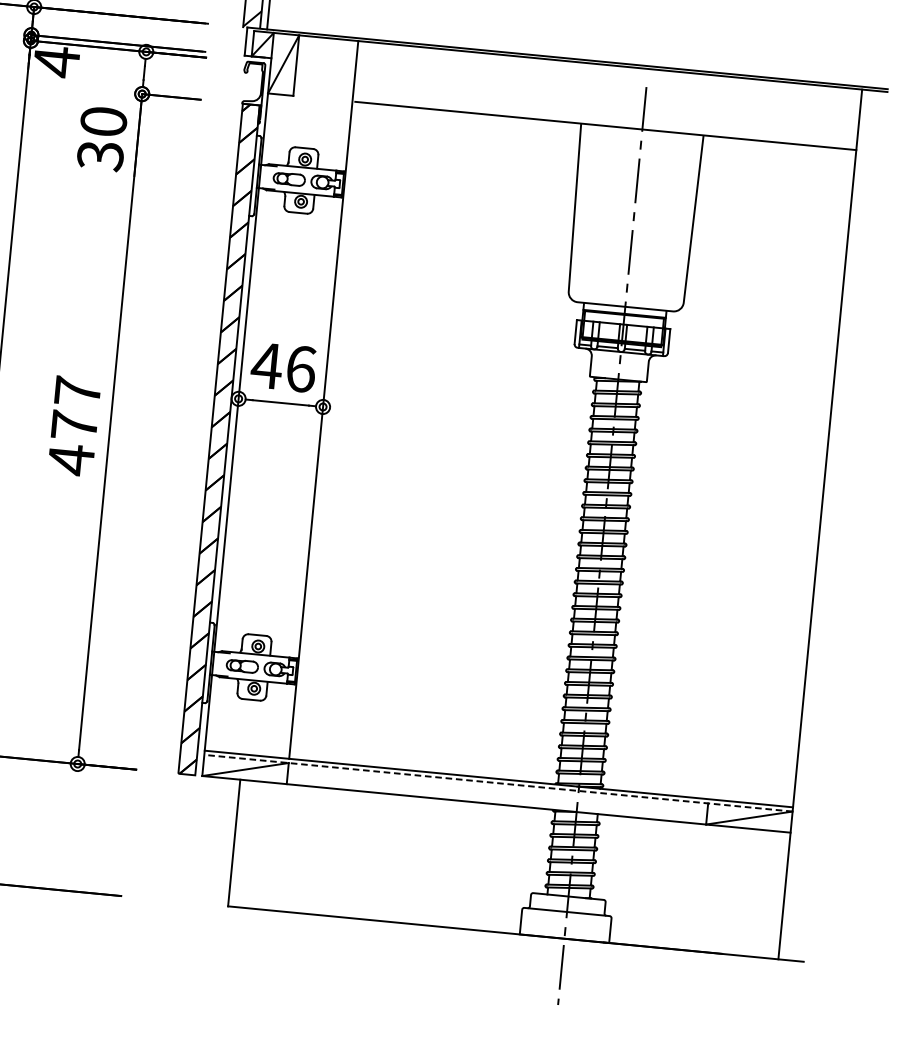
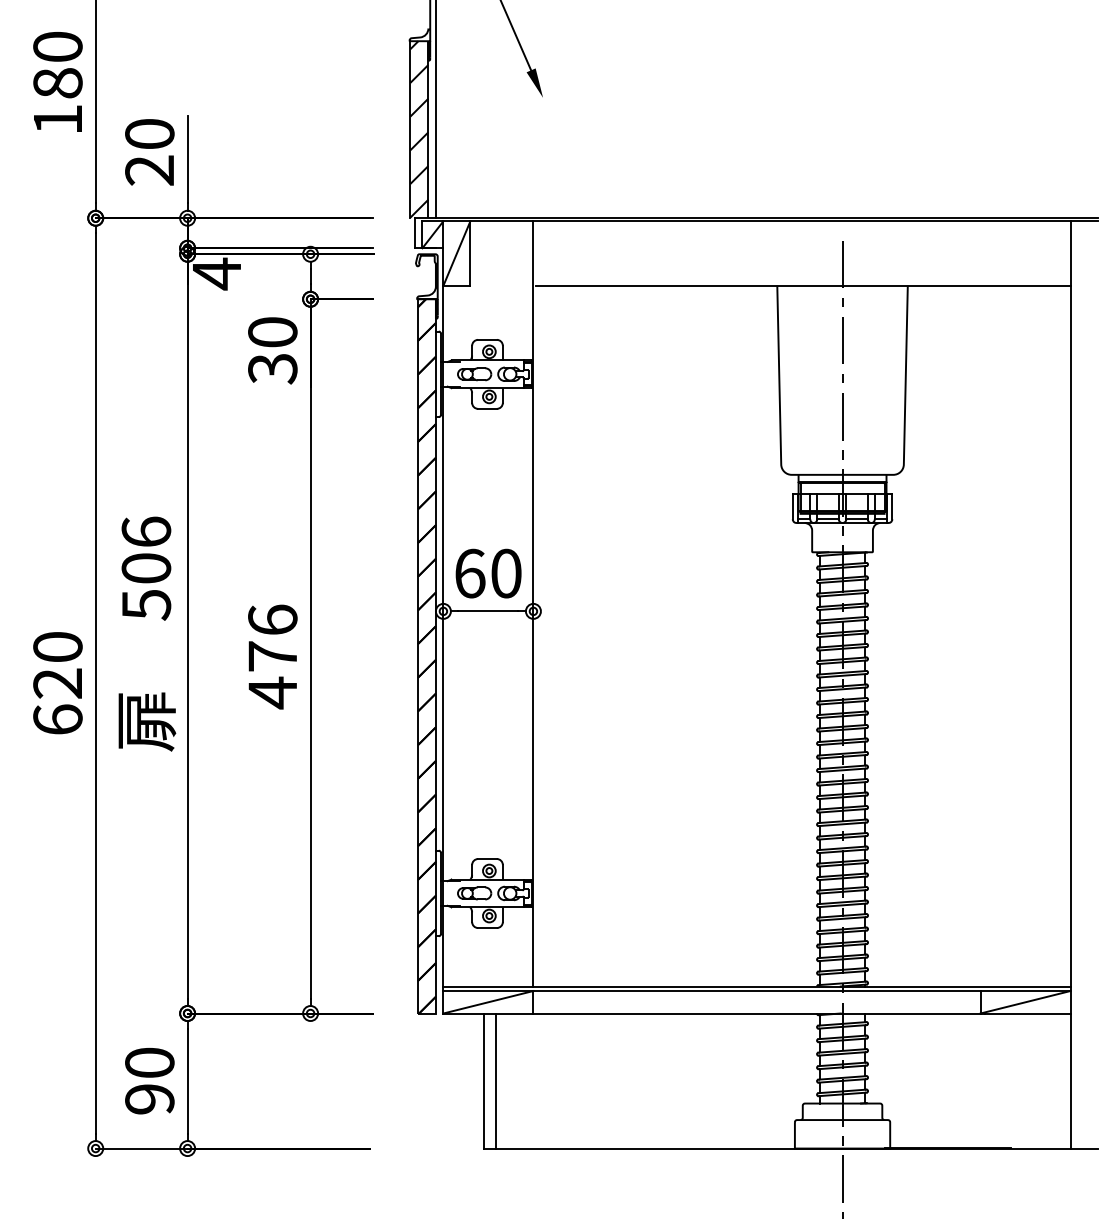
text: (283, 367) -> (487, 573), 46 -> 60
text: (77, 391) -> (272, 619), 477 -> 476
line: (498, 783) -> (757, 991), dashed -> solid
line: (245, 843) -> (495, 1080), added

